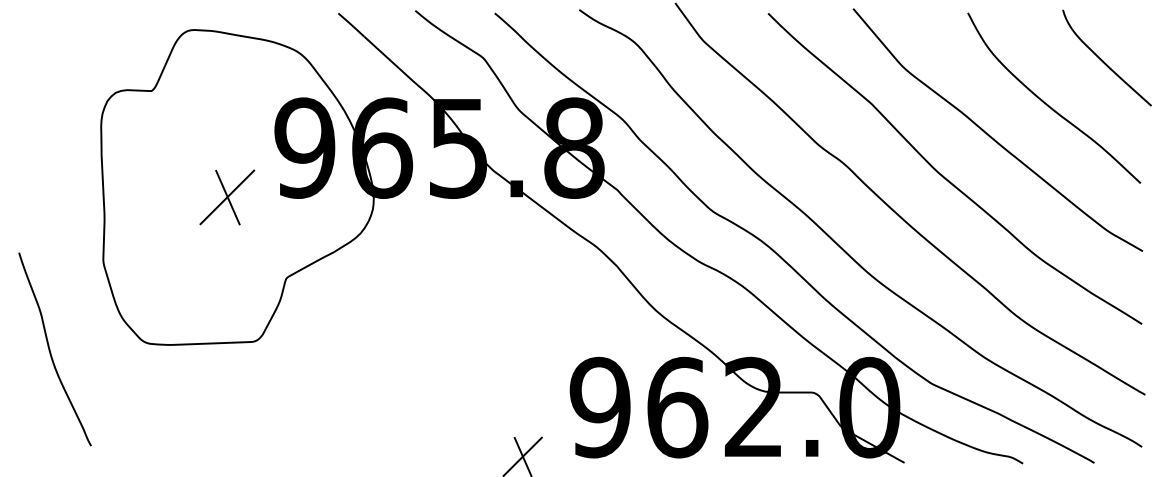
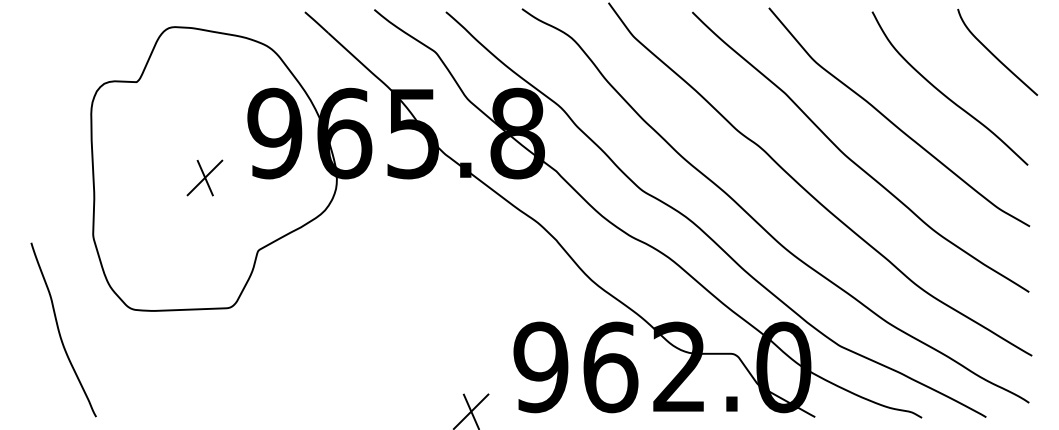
part: (226, 196) -> (204, 177), size x0.71
curve: (50, 348) -> (59, 329), moved

